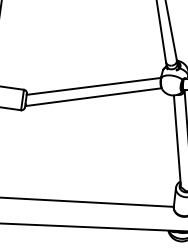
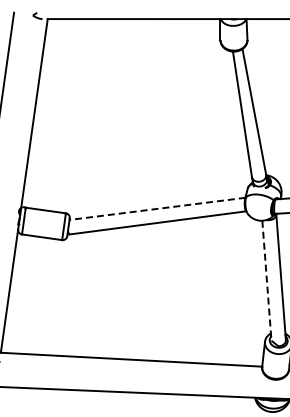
line: (93, 86) -> (157, 208), solid -> dashed
line: (177, 141) -> (266, 281), solid -> dashed

